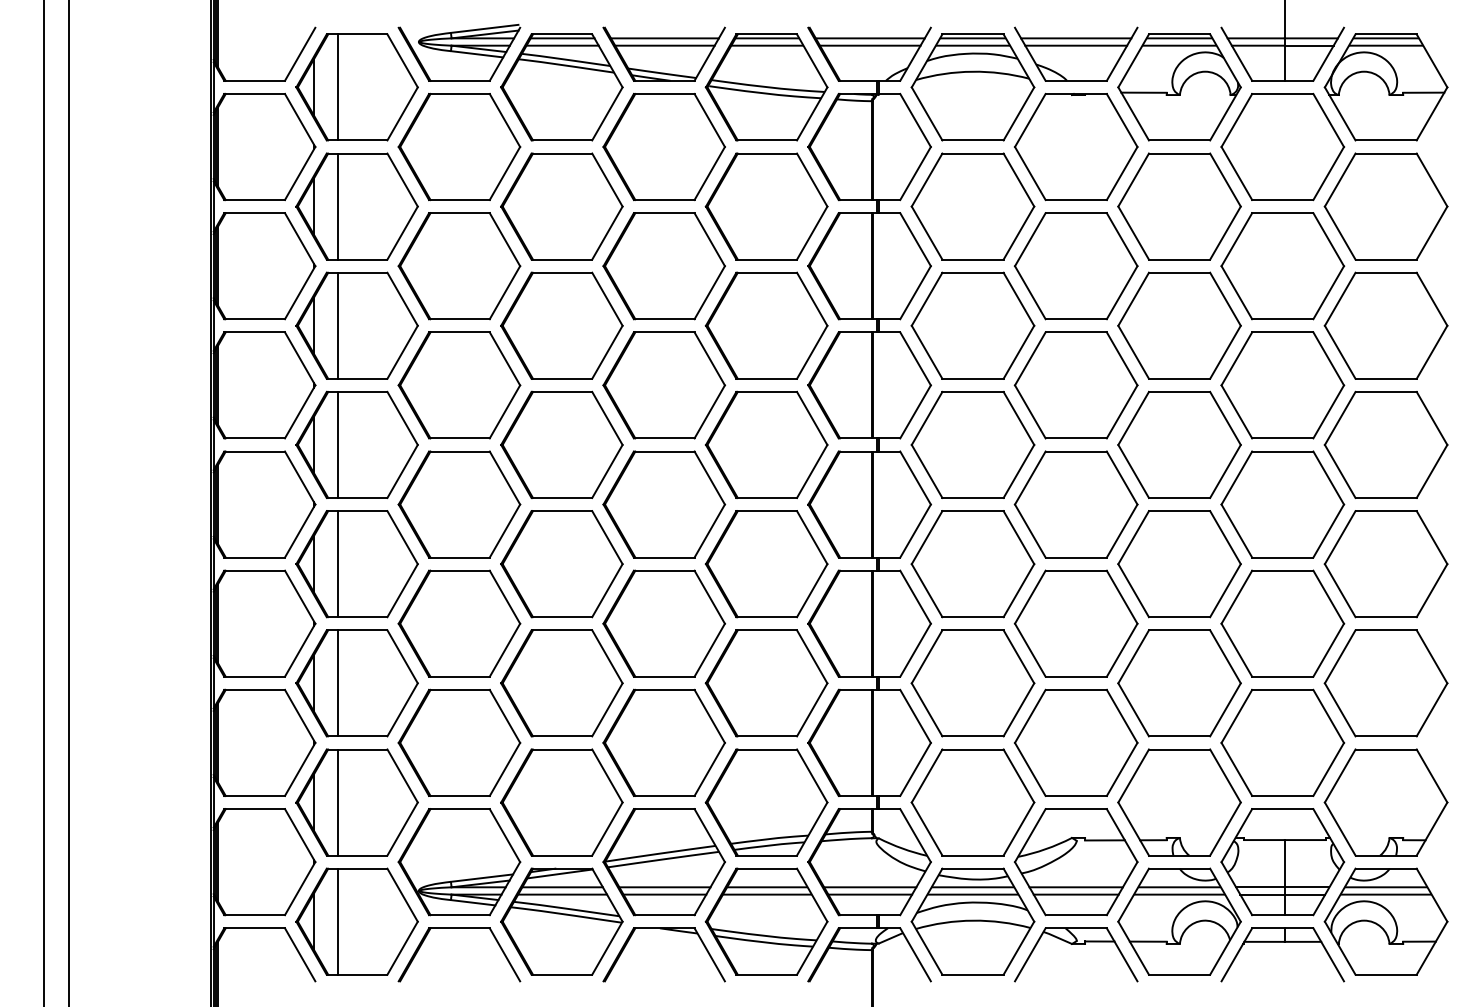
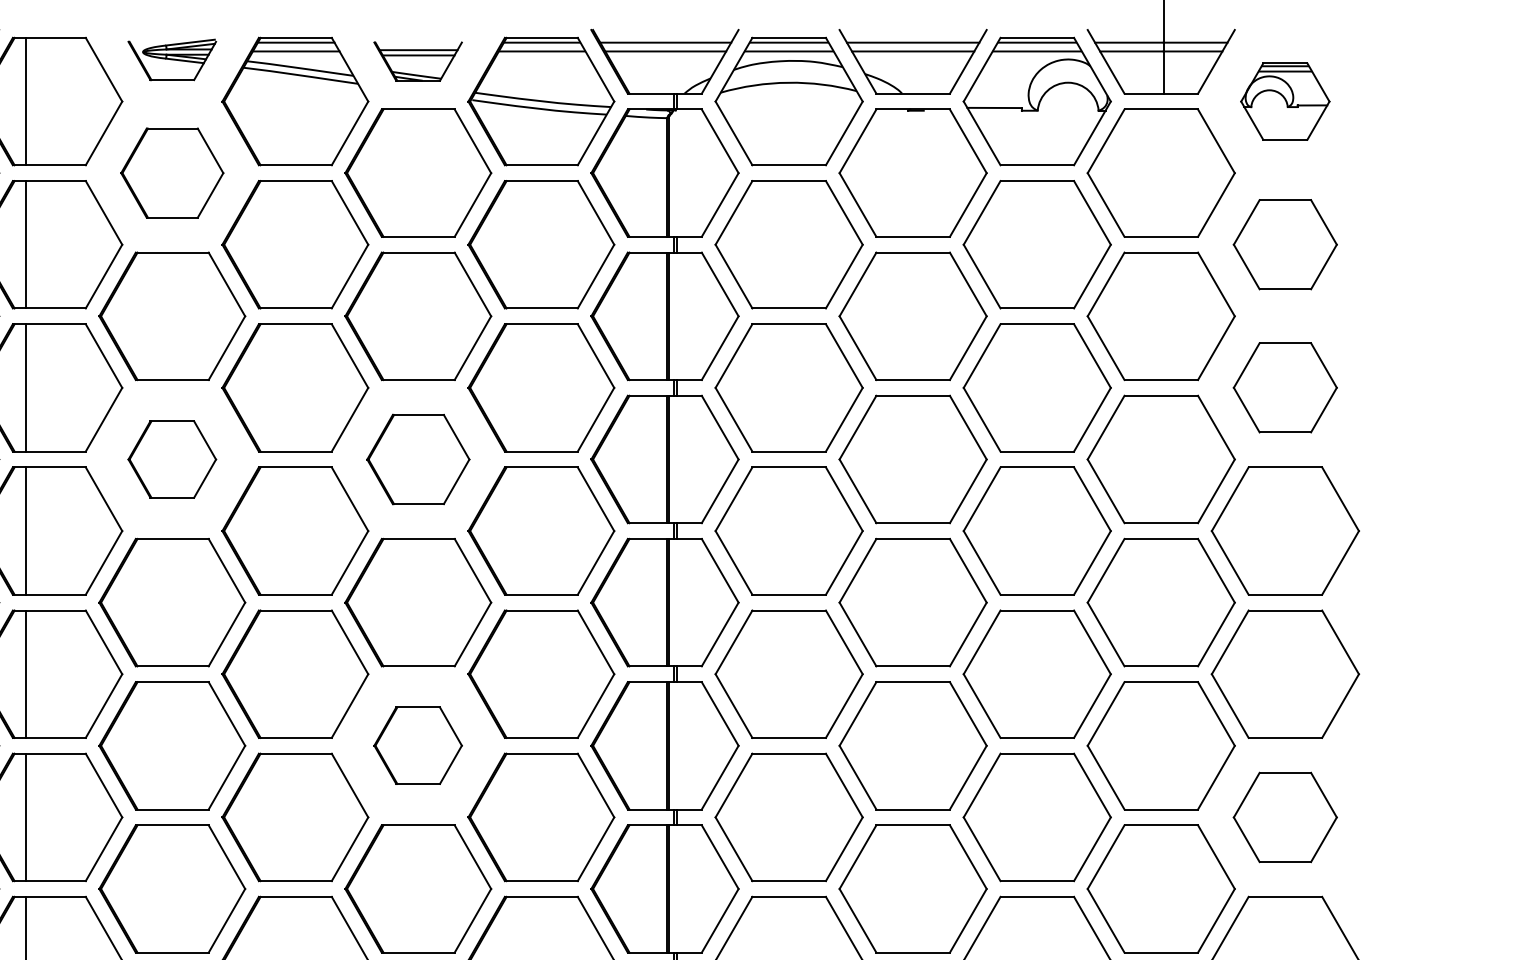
part: (459, 52) -> (172, 59), size x0.6
part: (663, 53) -> (417, 60), size x0.6
part: (1385, 87) -> (1284, 101), size x0.6
part: (459, 146) -> (172, 172), size x0.7
part: (1385, 206) -> (1284, 244), size x0.7
part: (1385, 325) -> (1284, 387), size x0.7
part: (459, 385) -> (172, 459), size x0.6
part: (664, 385) -> (418, 459), size x0.7
part: (663, 623) -> (417, 745), size x0.6
part: (1385, 683) -> (1284, 817), size x0.7

